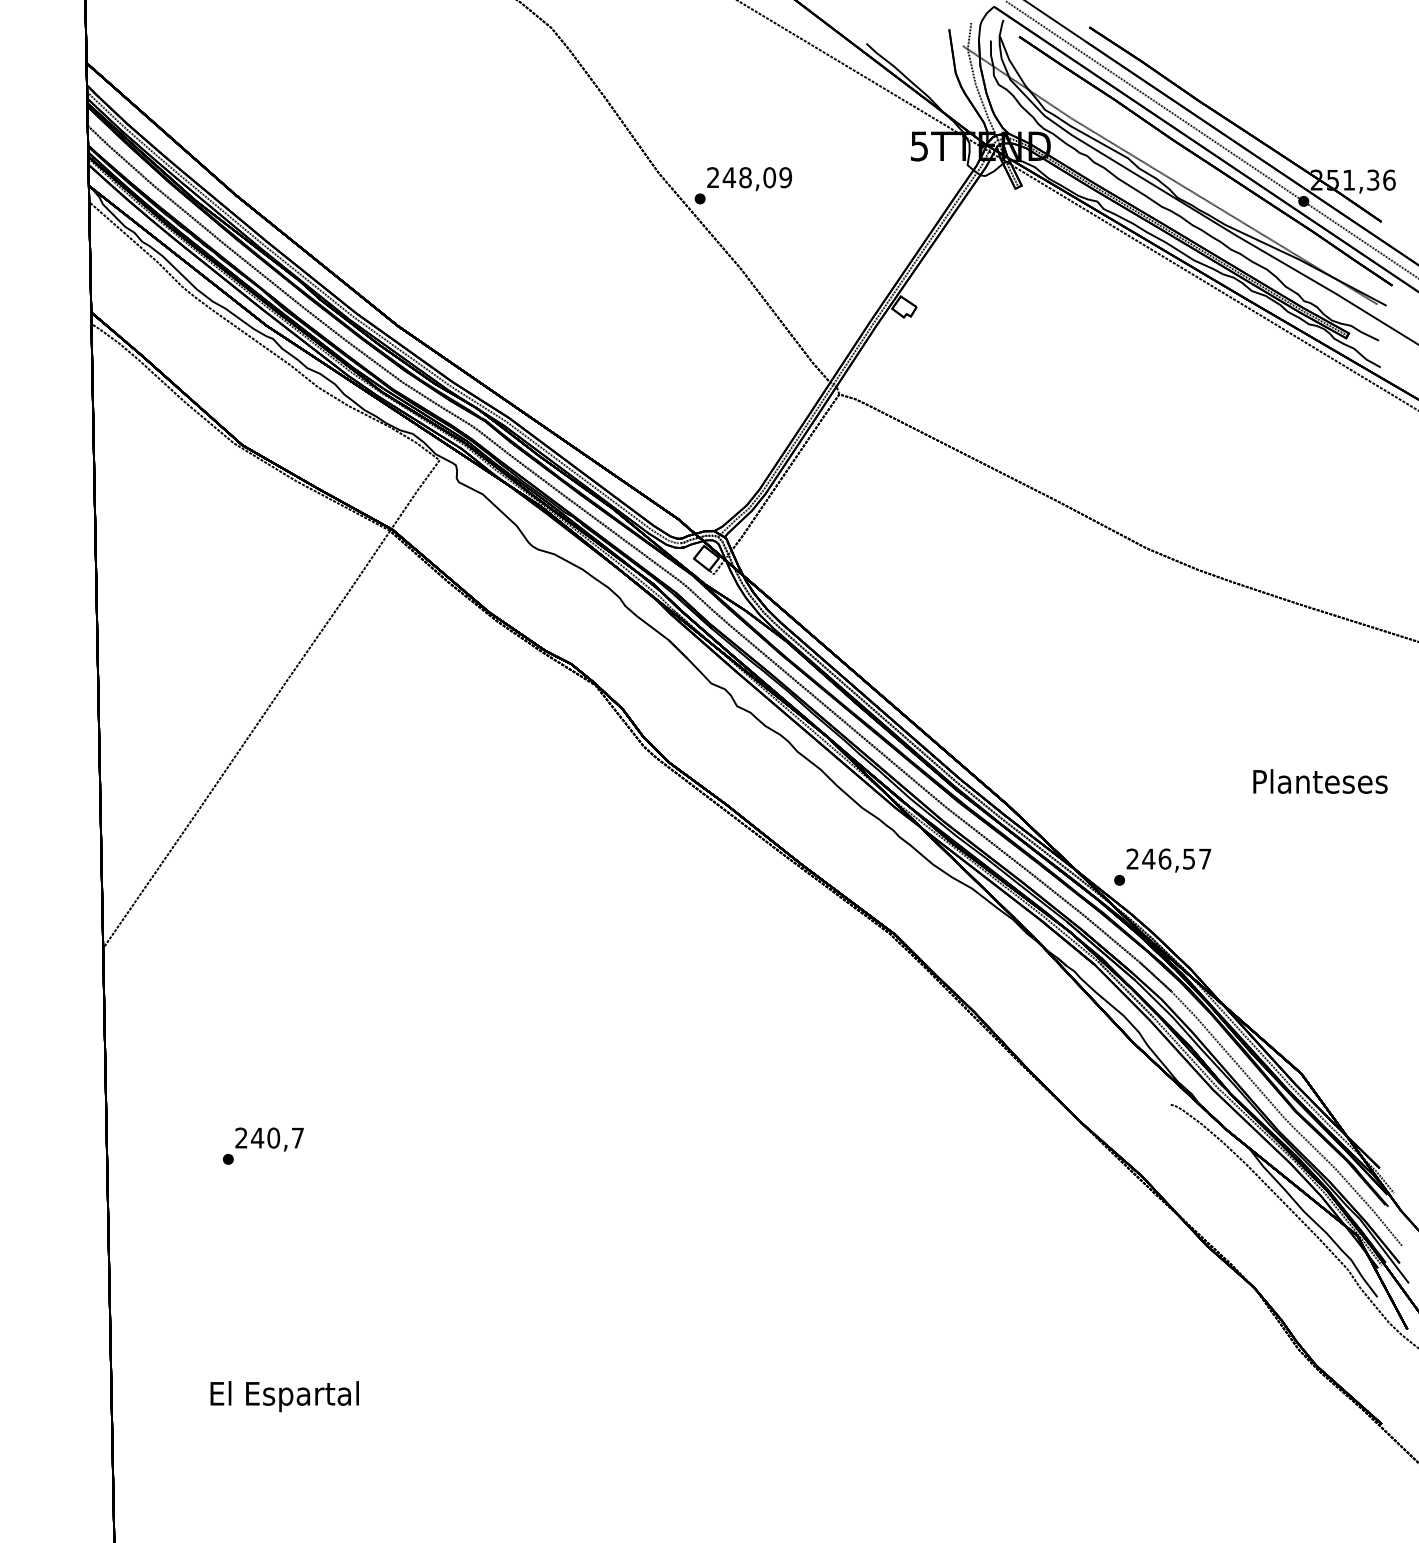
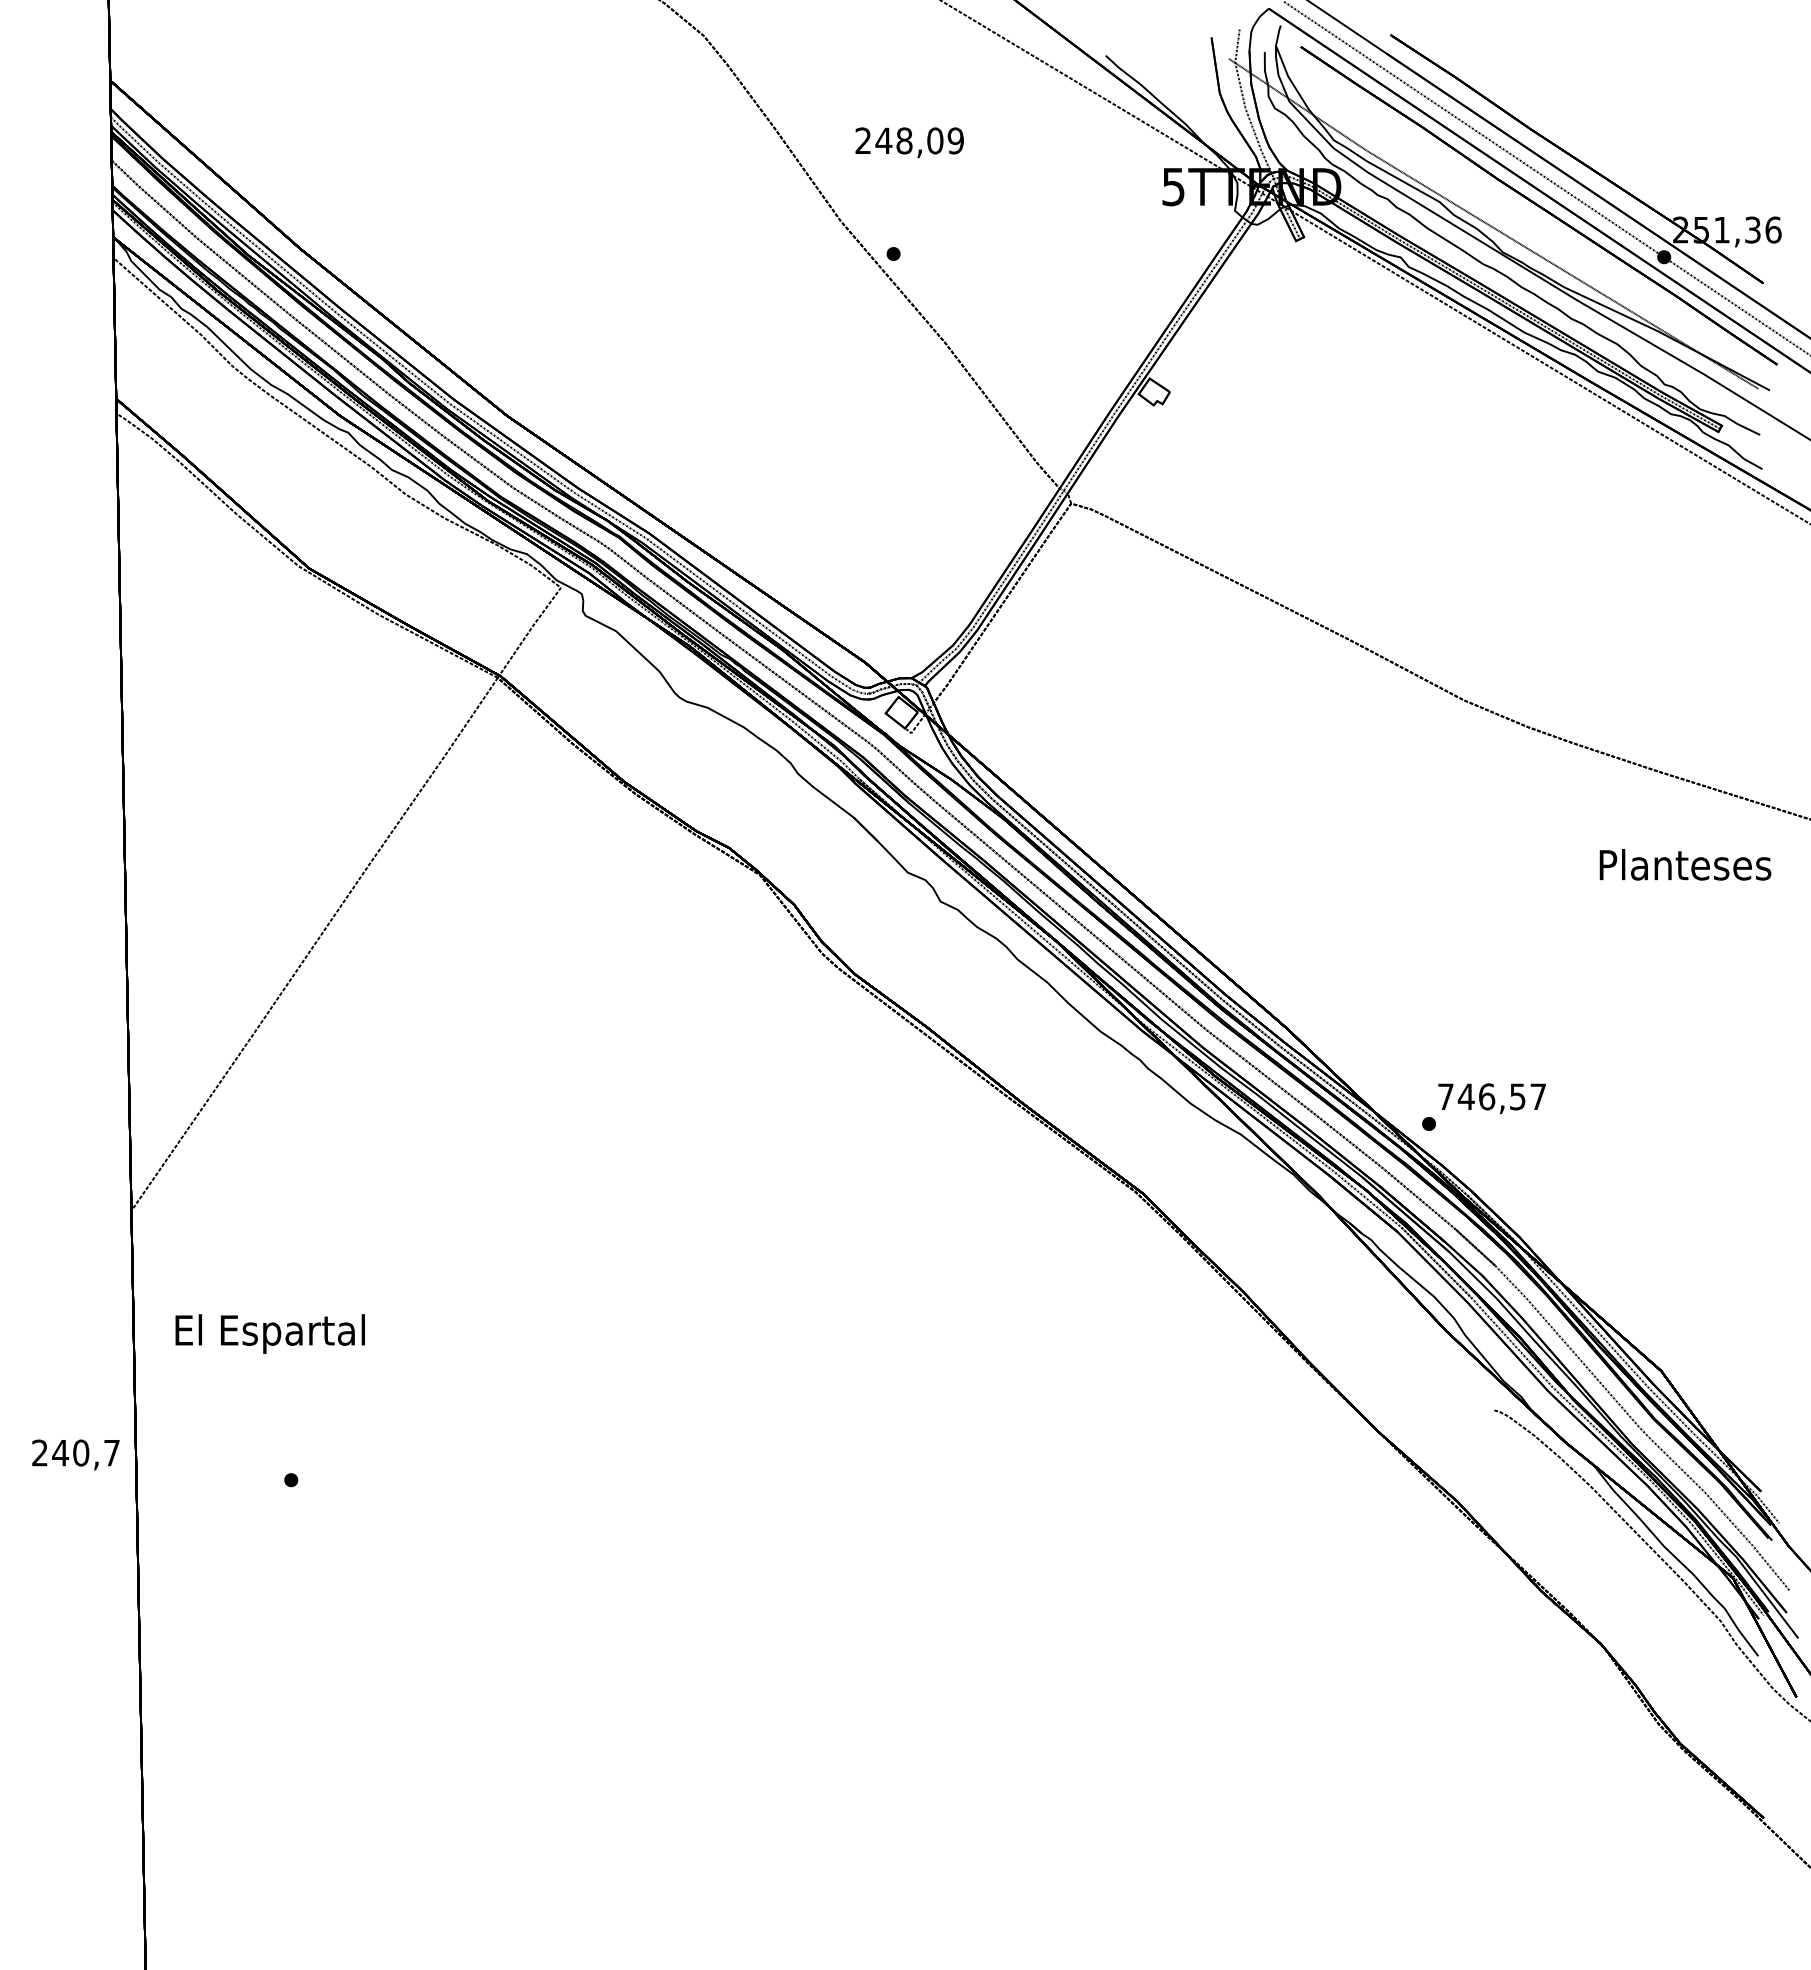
text: (749, 178) -> (909, 142), moved
text: (1320, 781) -> (1685, 864), moved
text: (1132, 858) -> (1445, 1096), 246,57 -> 746,57
text: (269, 1139) -> (75, 1454), moved
text: (284, 1396) -> (269, 1333), moved

